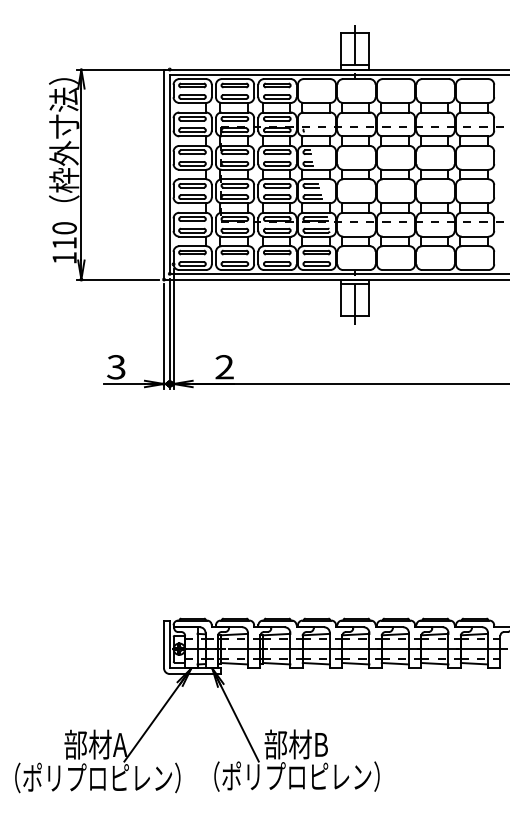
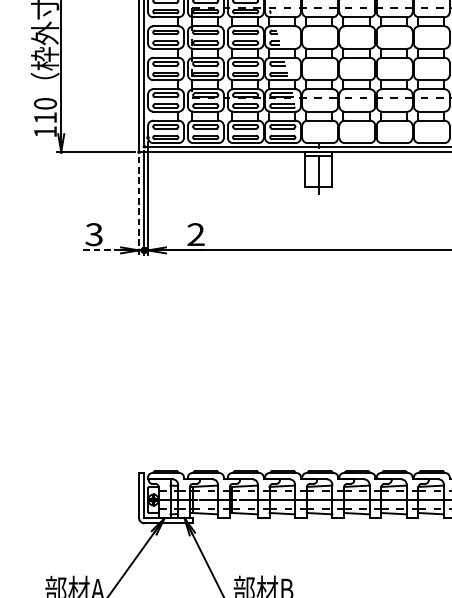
line: (164, 337) -> (139, 206), solid -> dashed
line: (124, 383) -> (101, 249), solid -> dashed

